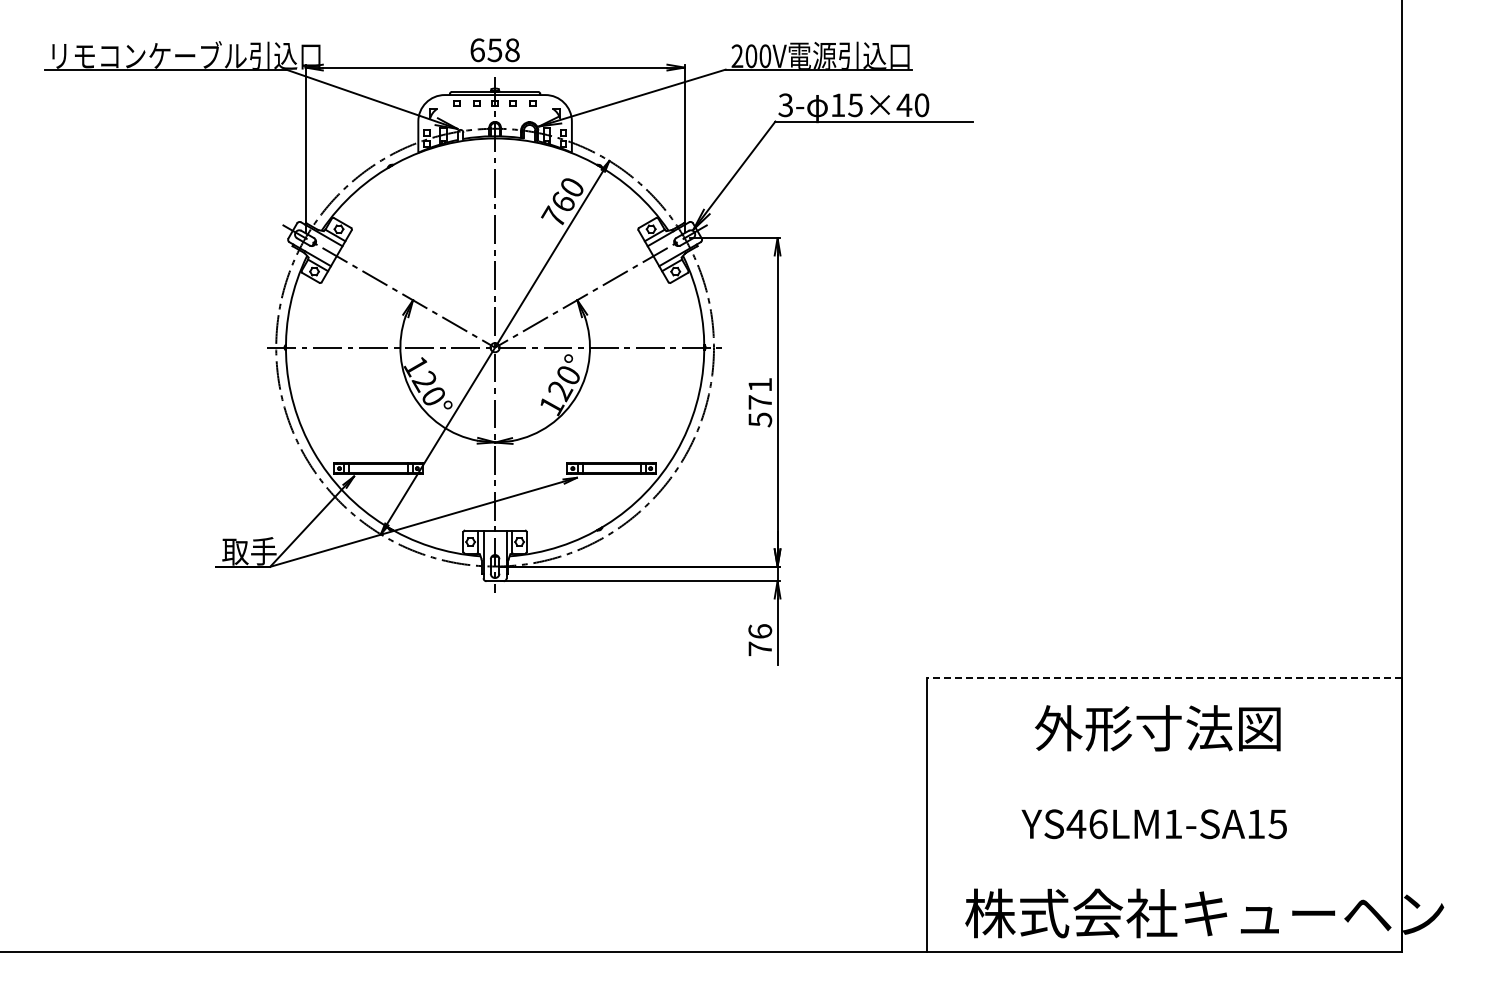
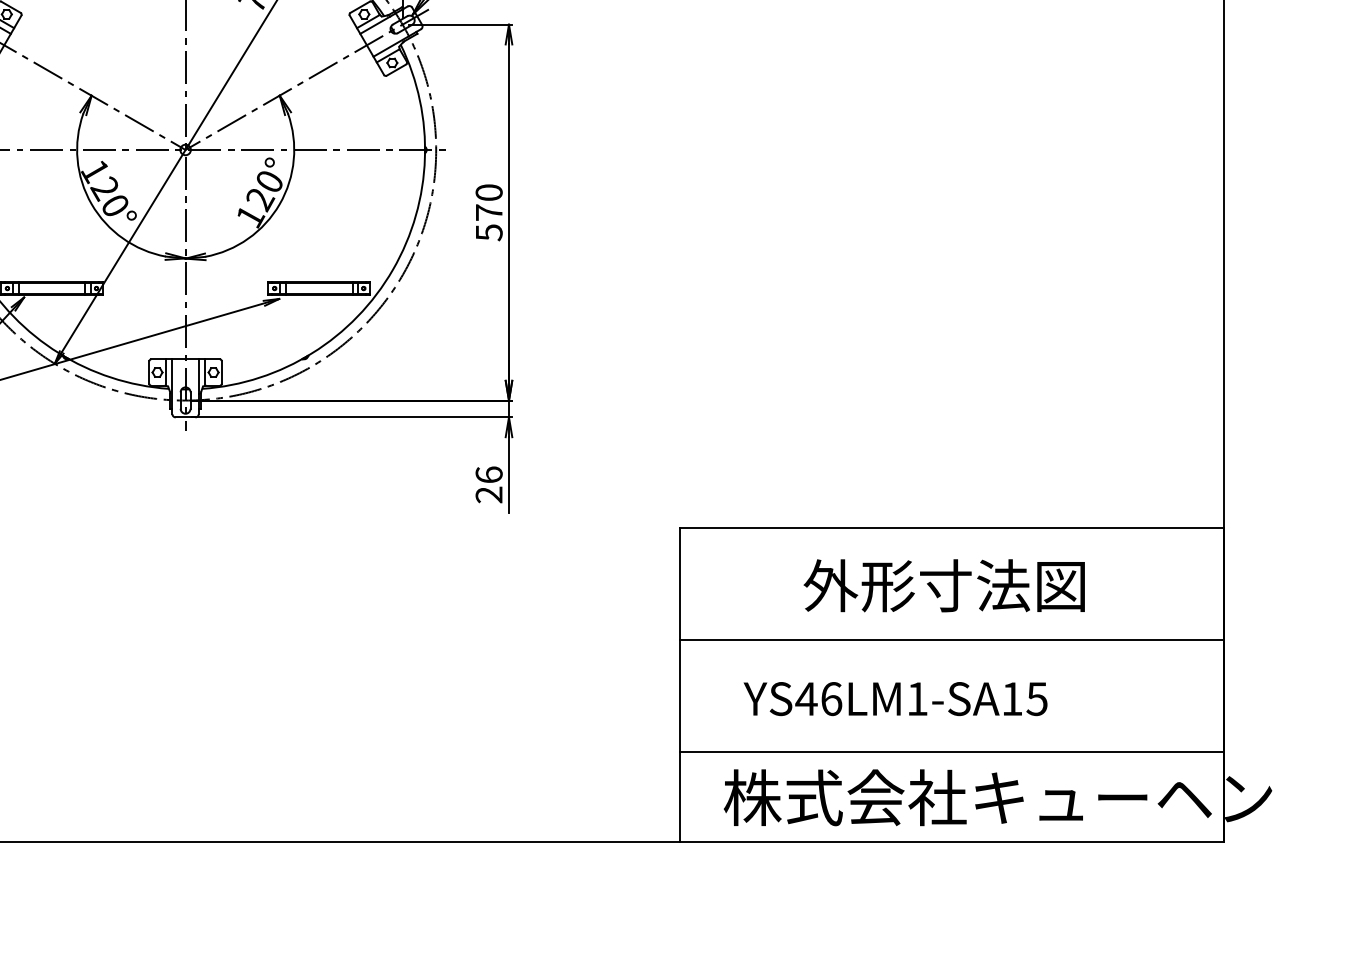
text: (760, 384) -> (489, 192), 571 -> 570
text: (759, 648) -> (488, 494), 76 -> 26
line: (1164, 677) -> (951, 527), dashed -> solid
line: (1164, 775) -> (951, 639), added
text: (1153, 824) -> (894, 699), moved
line: (1164, 873) -> (951, 752), added

